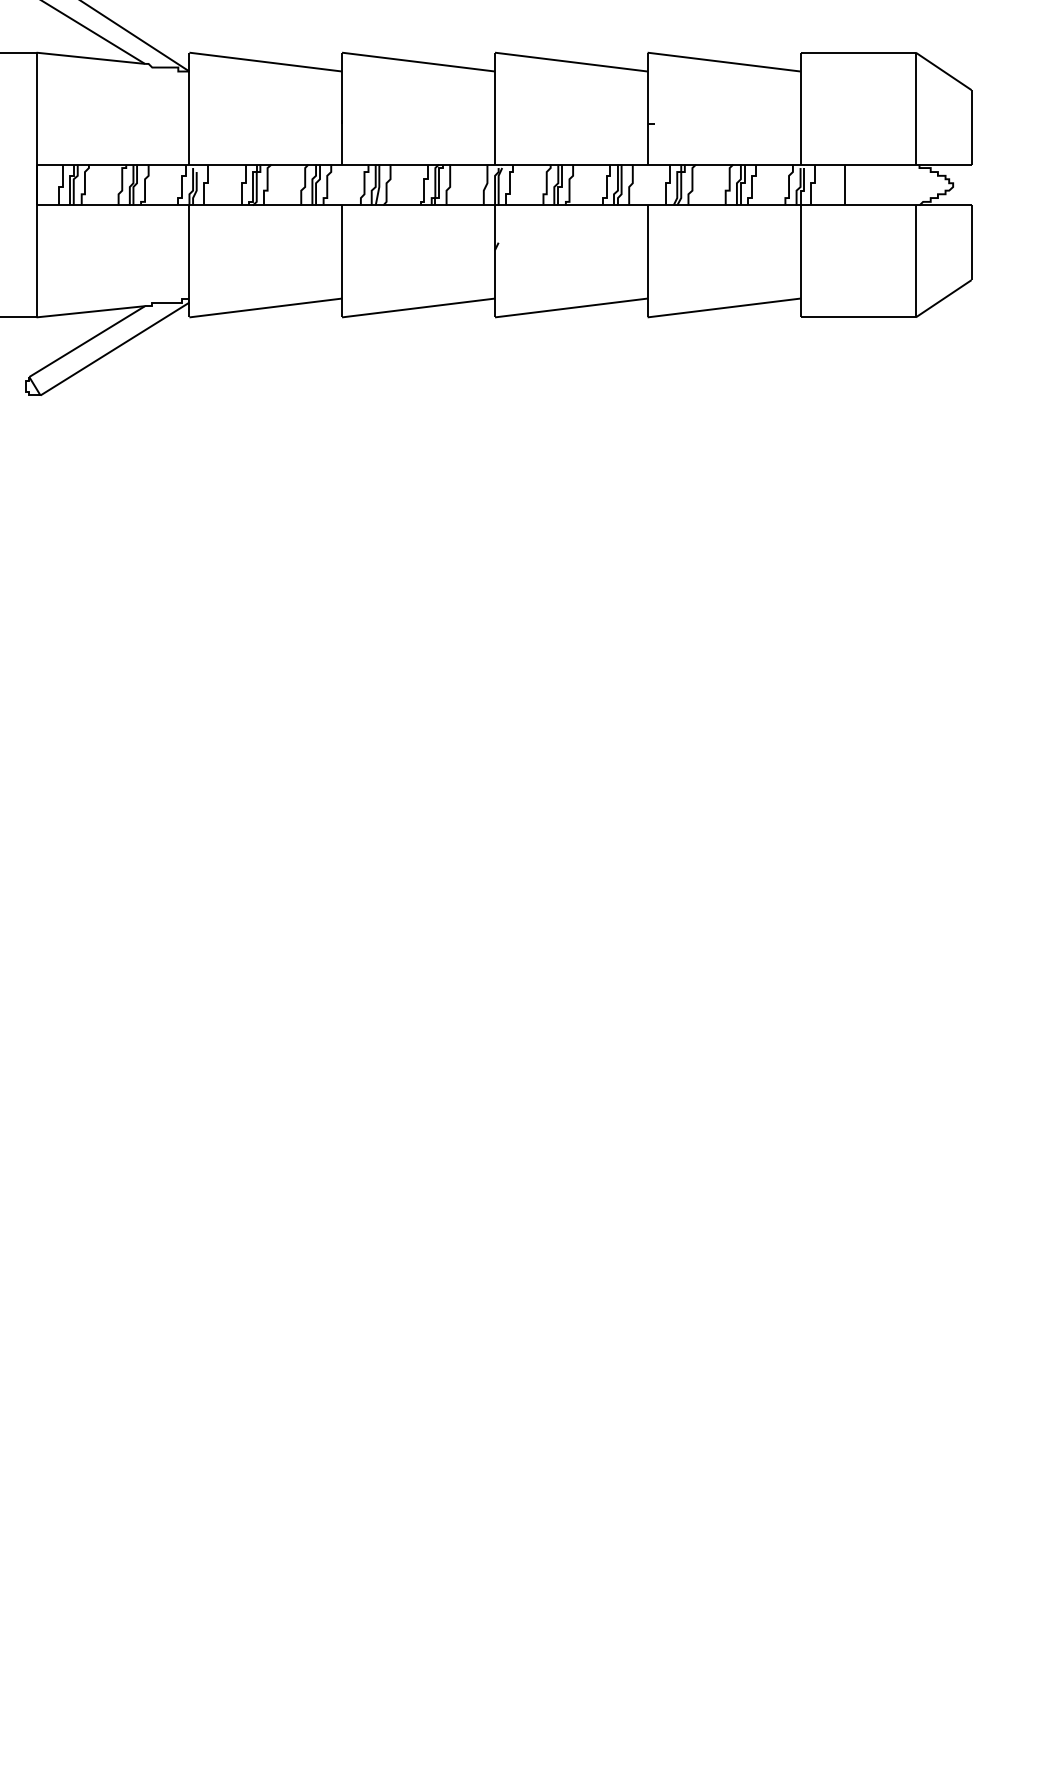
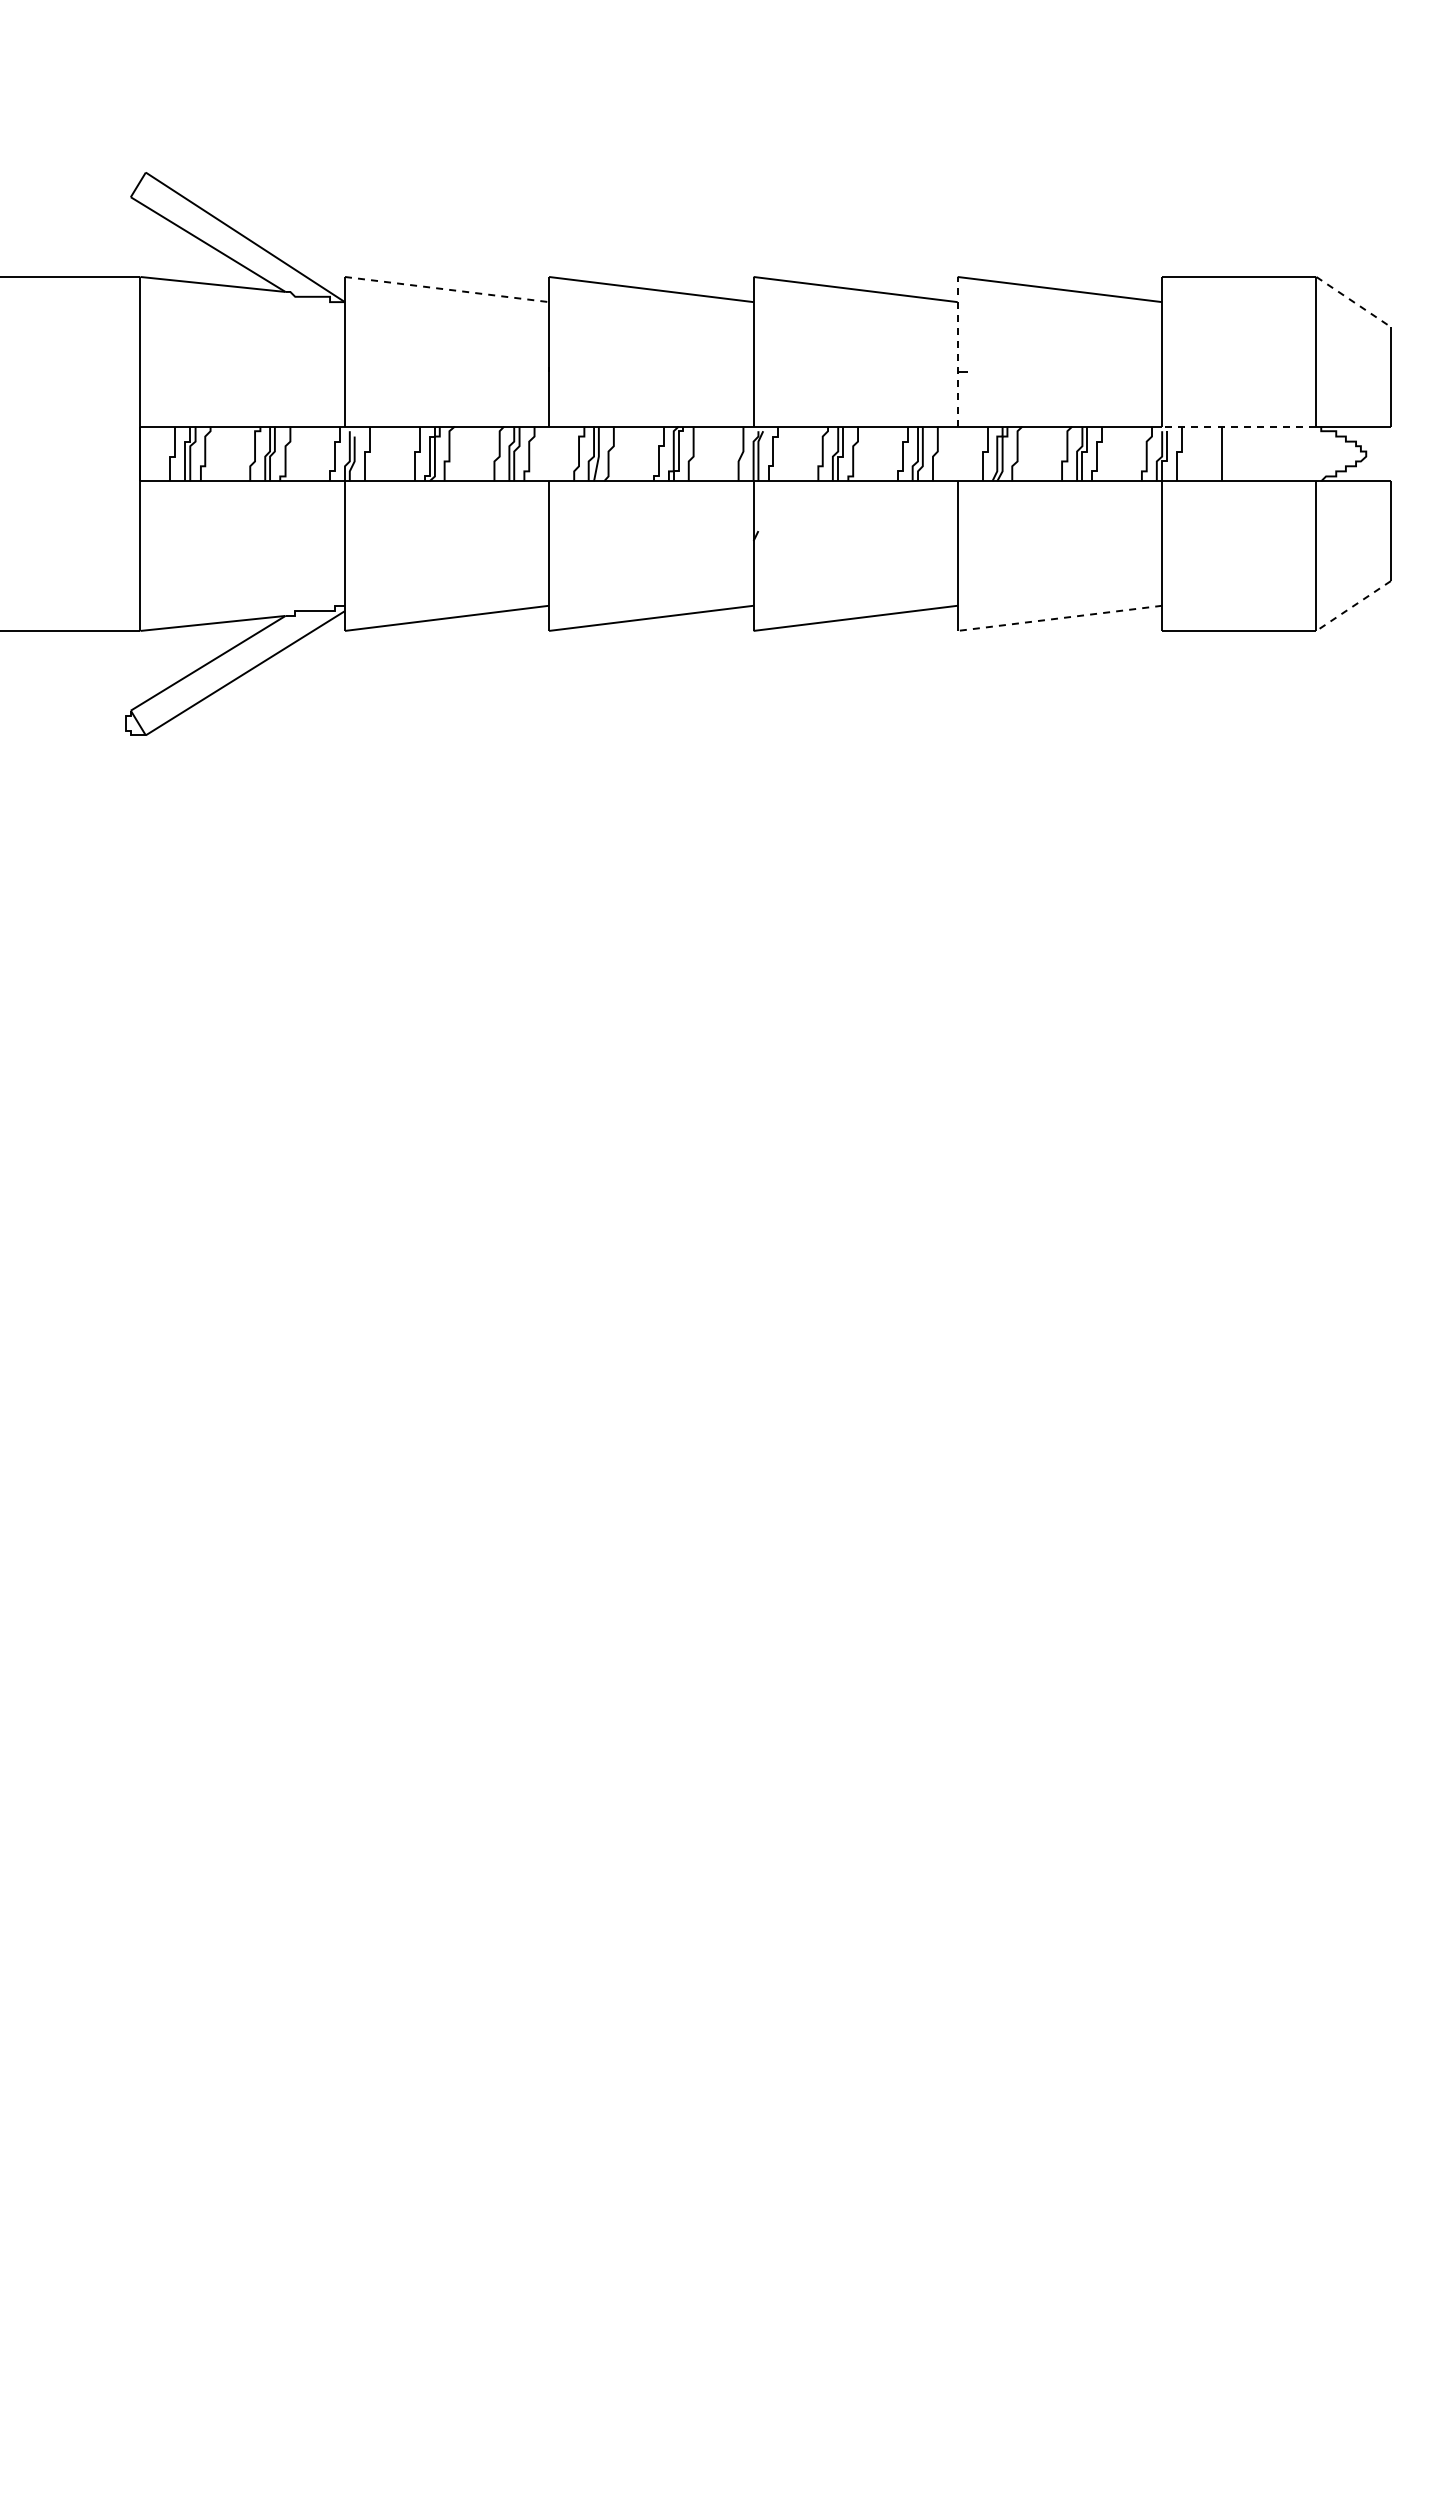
line: (266, 62) -> (447, 289), solid -> dashed
line: (943, 71) -> (1353, 302), solid -> dashed
line: (647, 108) -> (957, 351), solid -> dashed
line: (857, 164) -> (1238, 426), solid -> dashed
line: (943, 299) -> (1353, 606), solid -> dashed
line: (723, 308) -> (1059, 618), solid -> dashed

